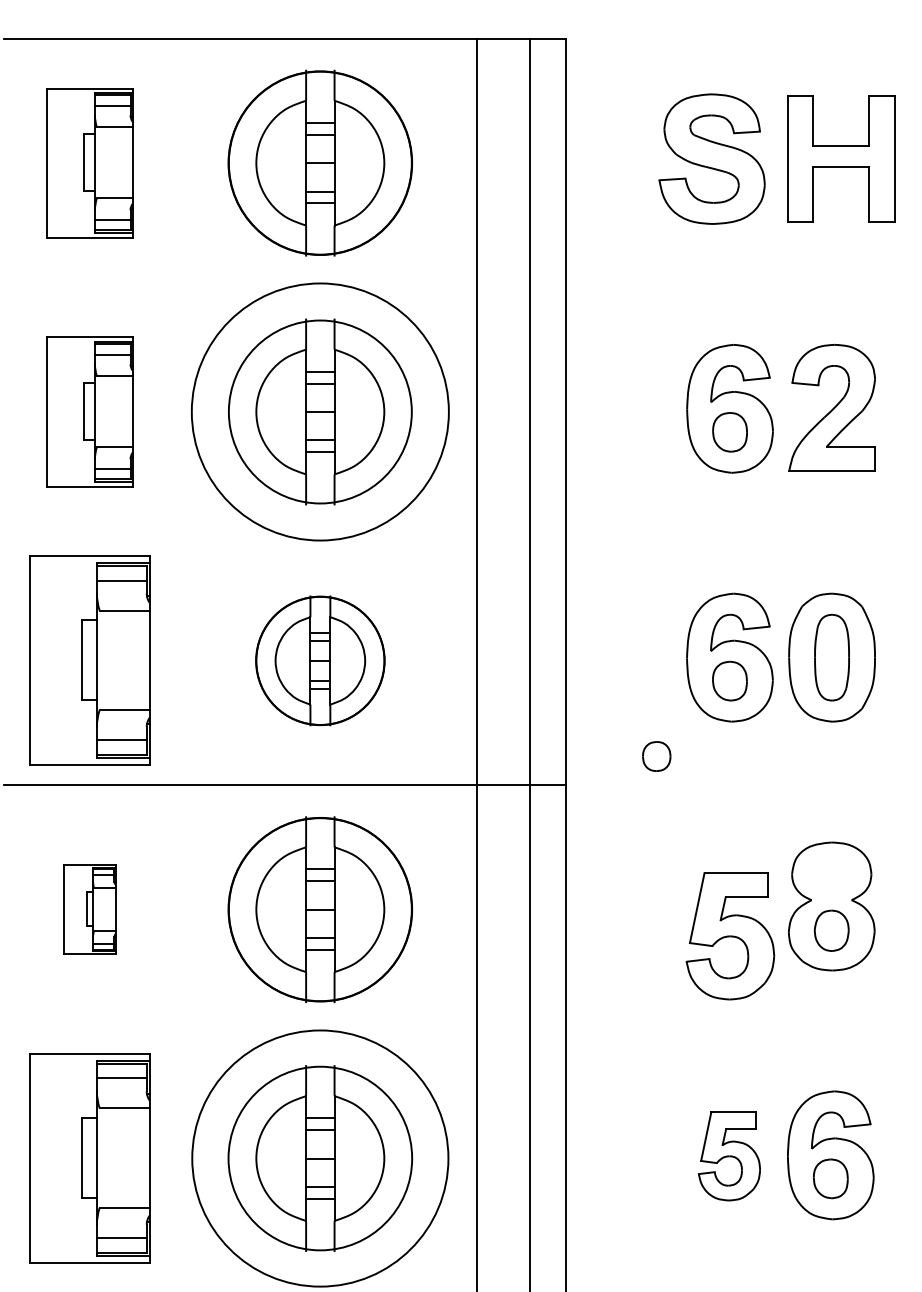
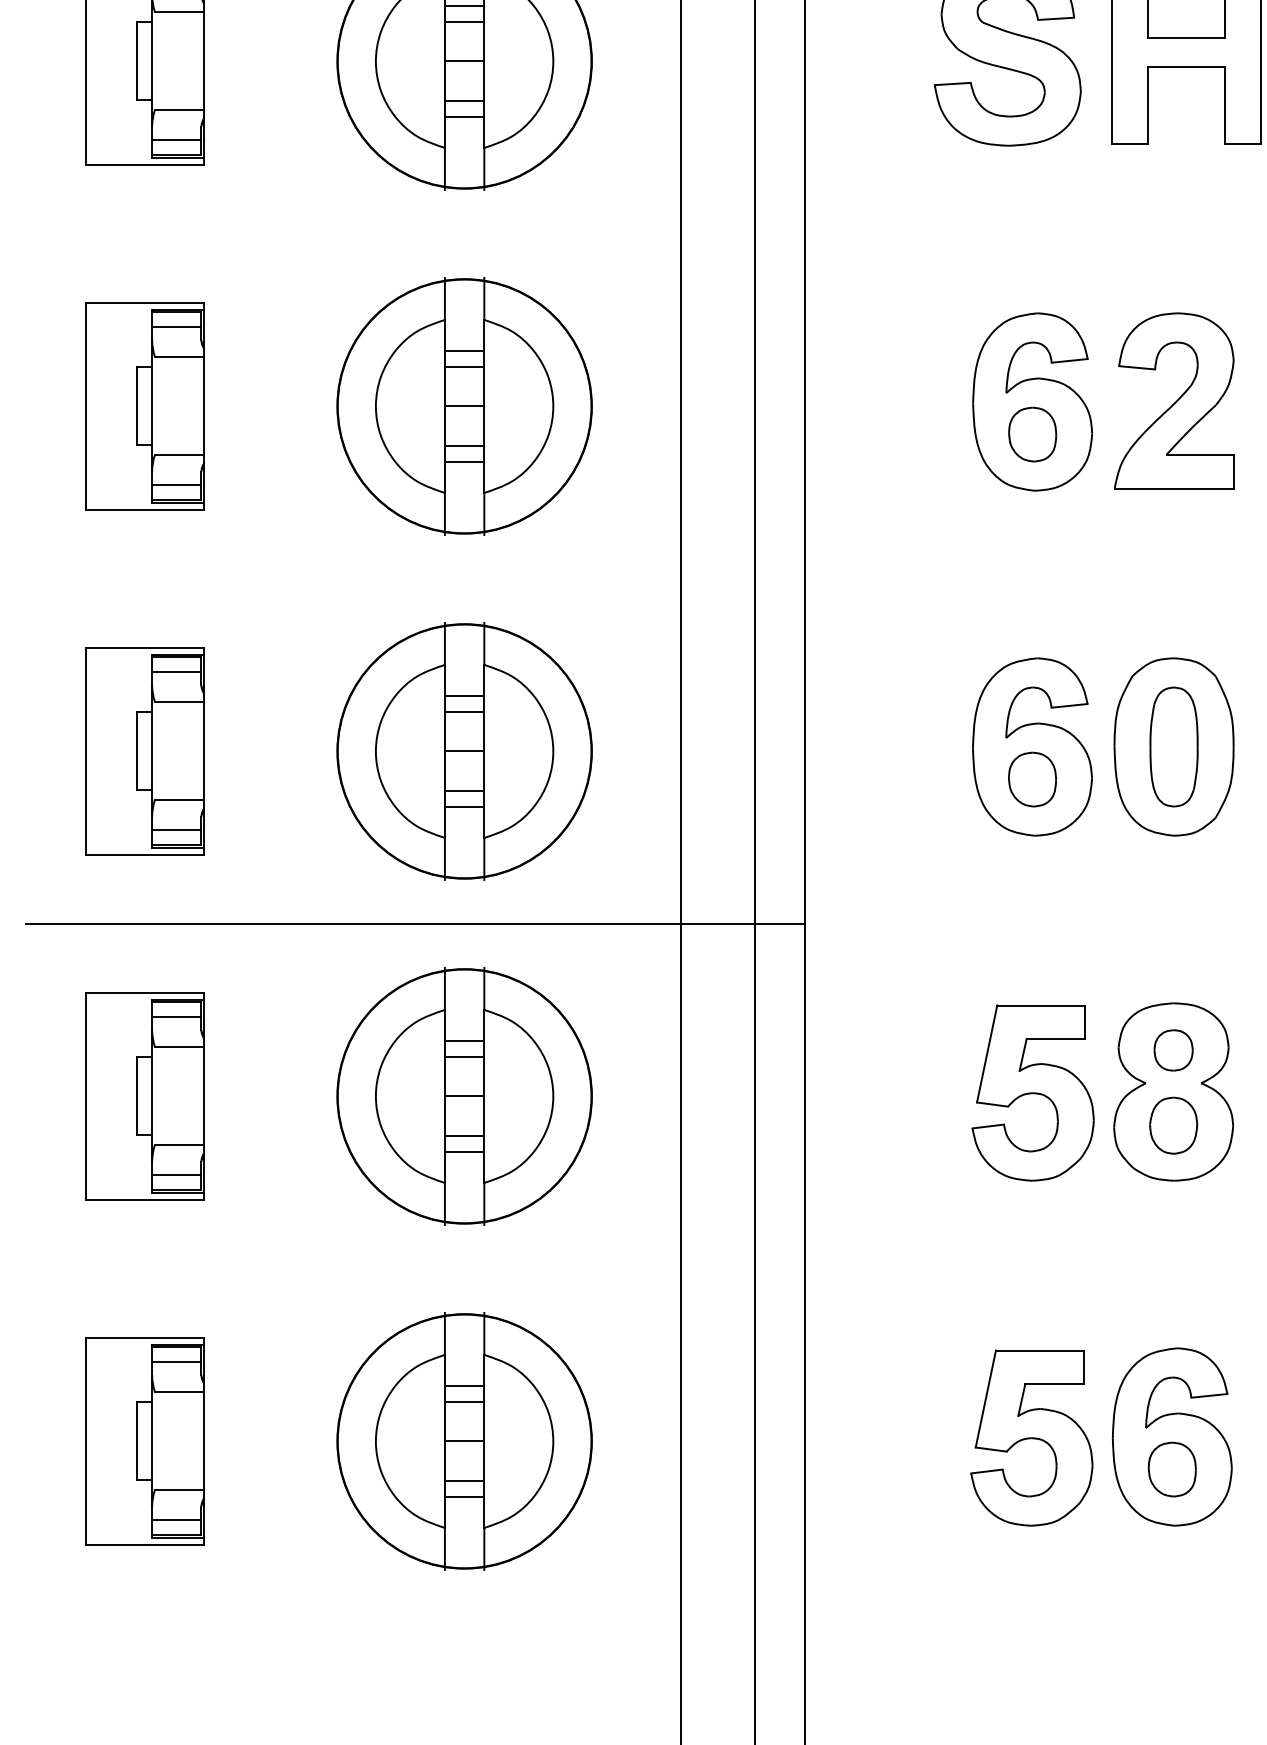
circle: (320, 411) -> (464, 405), size x0.71
part: (89, 660) -> (144, 750), size x0.71
part: (320, 660) -> (464, 750), size x1.43
part: (656, 756) -> (1173, 1050), moved
part: (89, 909) -> (144, 1096), size x1.67
part: (730, 936) -> (1033, 1093), moved
part: (729, 1156) -> (1031, 1438), size x1.43
part: (89, 1158) -> (144, 1441), size x0.71
circle: (319, 1158) -> (463, 1441), size x0.71

